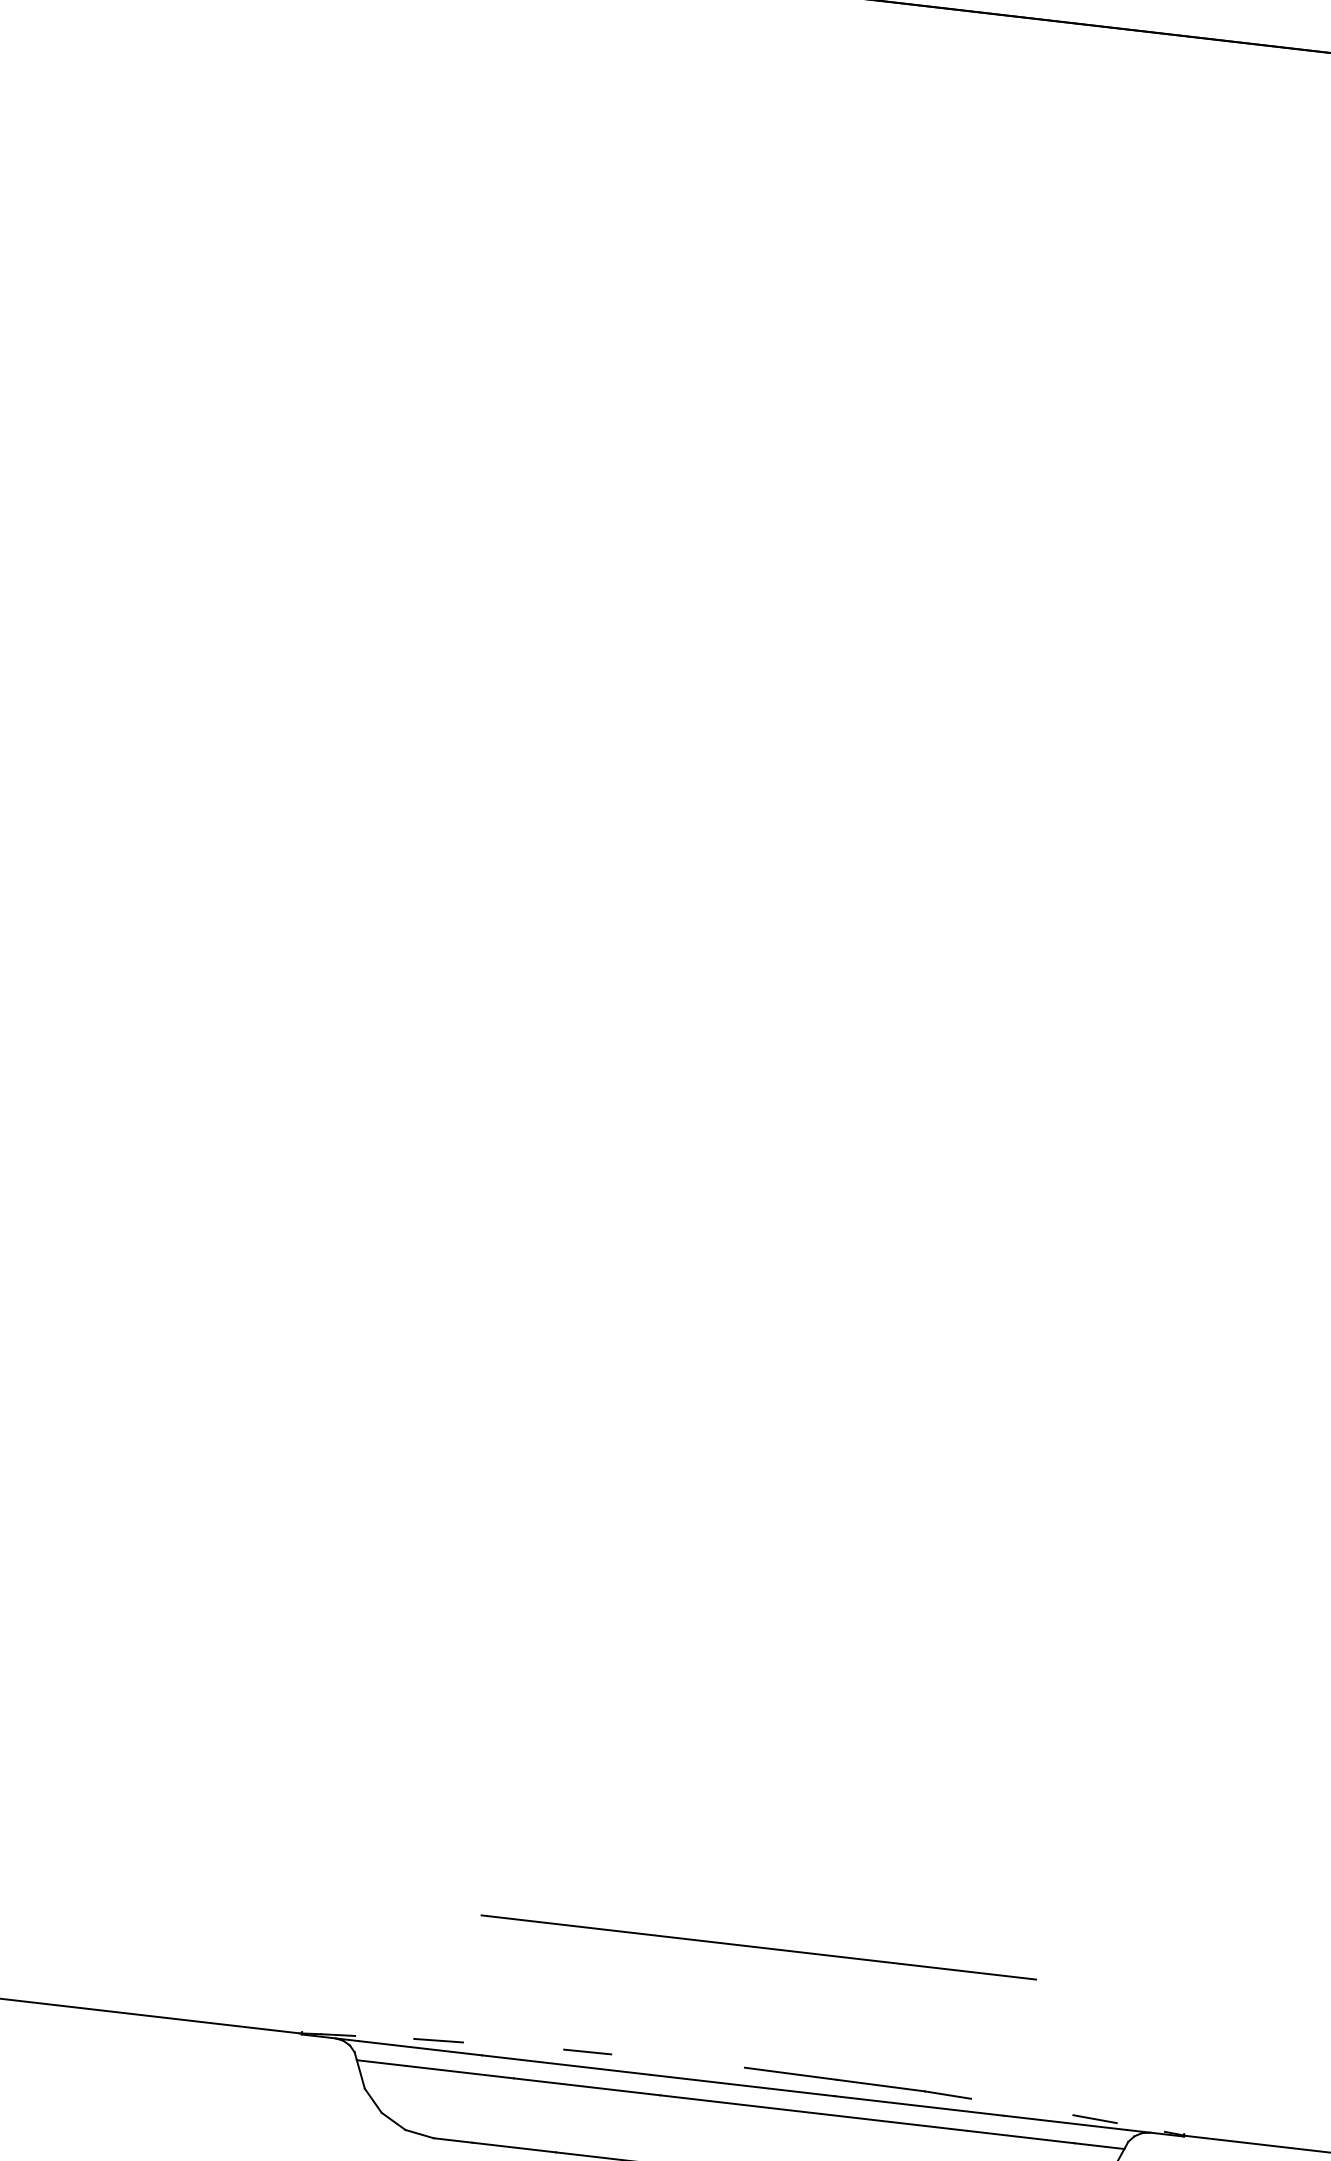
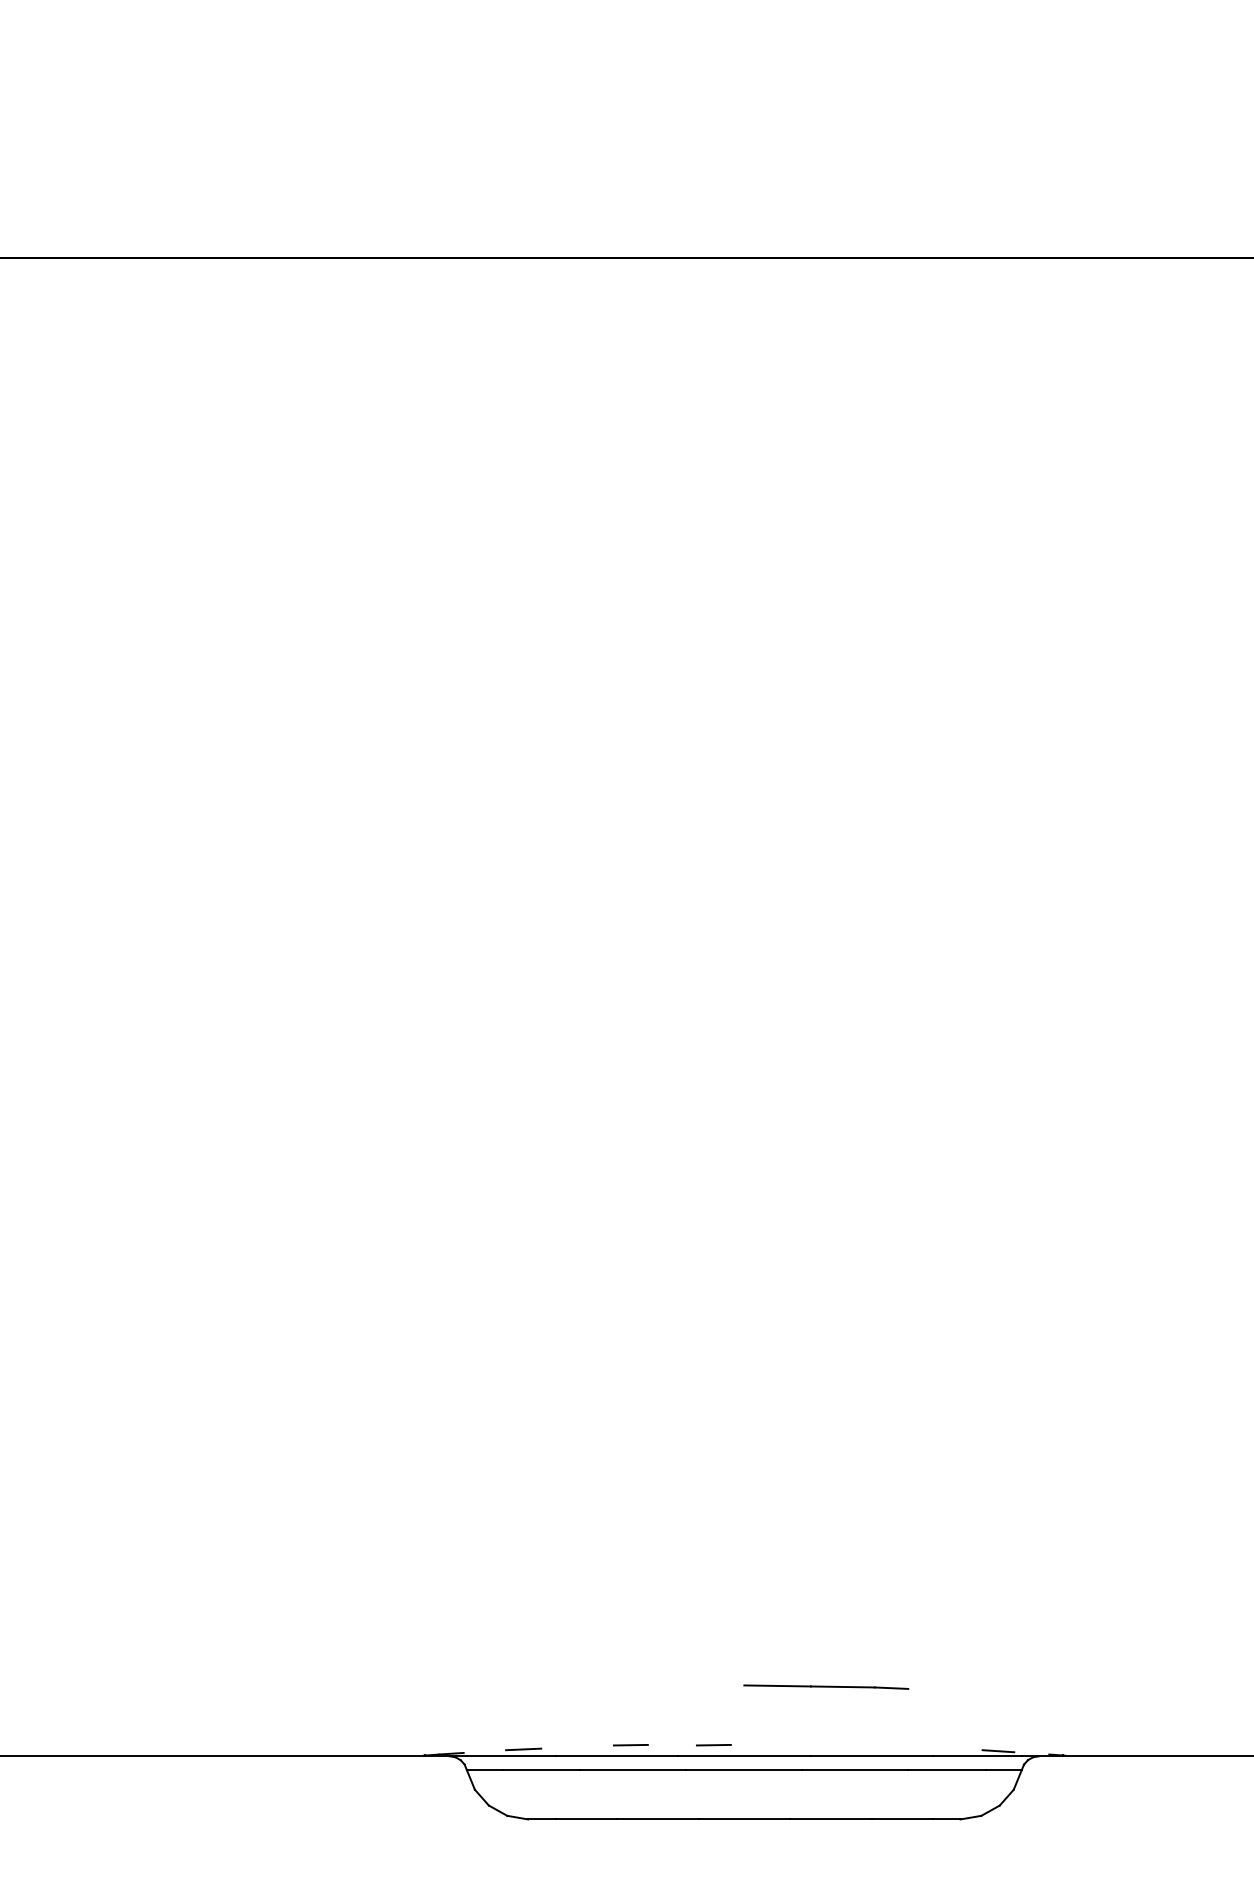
line: (759, 1947) -> (744, 1656), removed
line: (701, 2065) -> (713, 1745), added
line: (858, 2082) -> (826, 1686), moved

